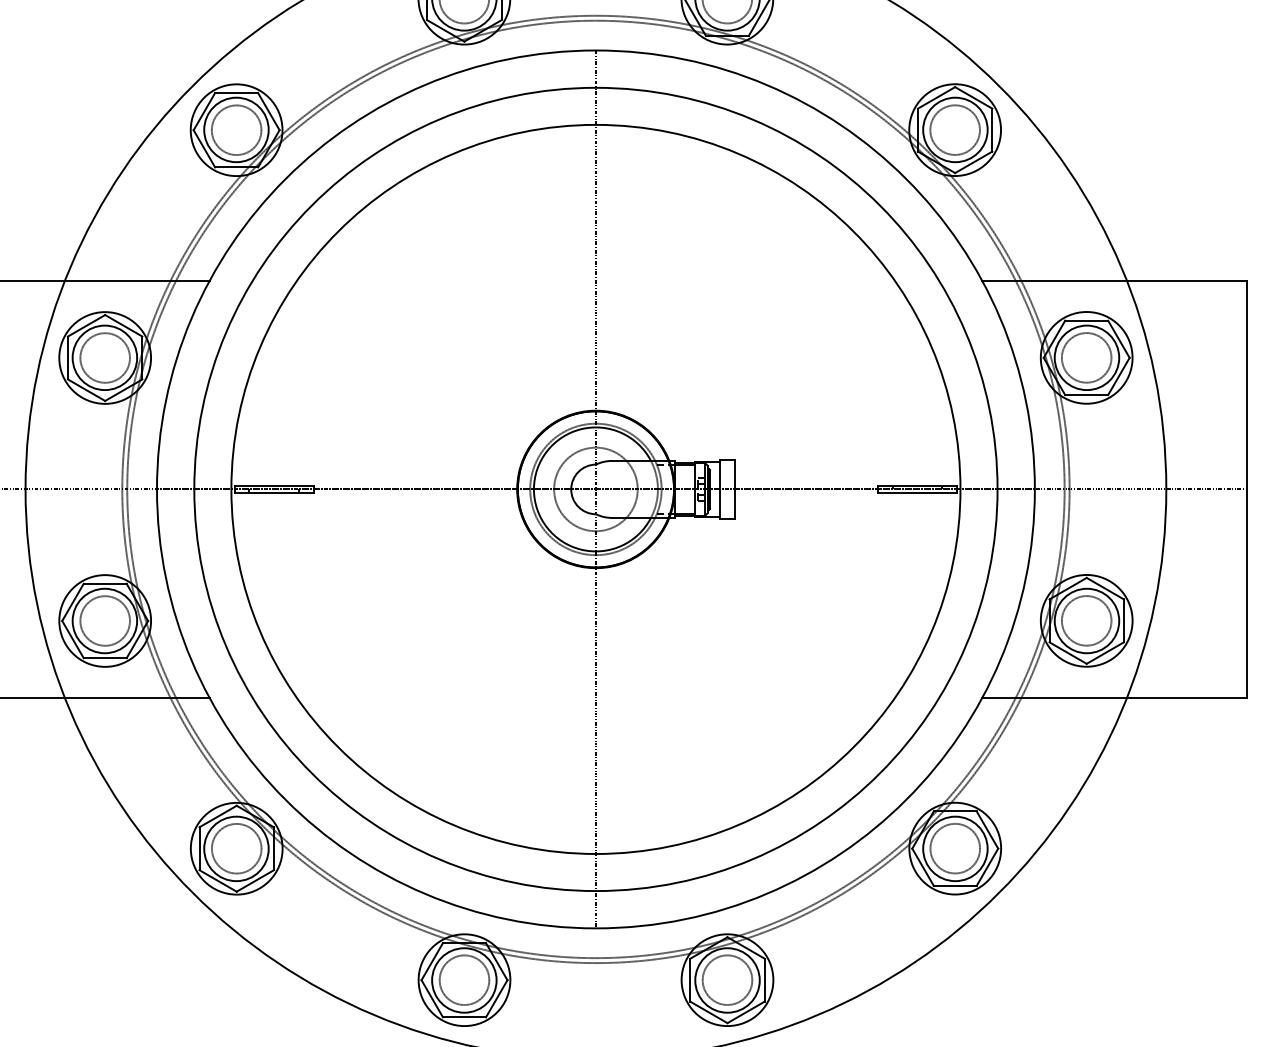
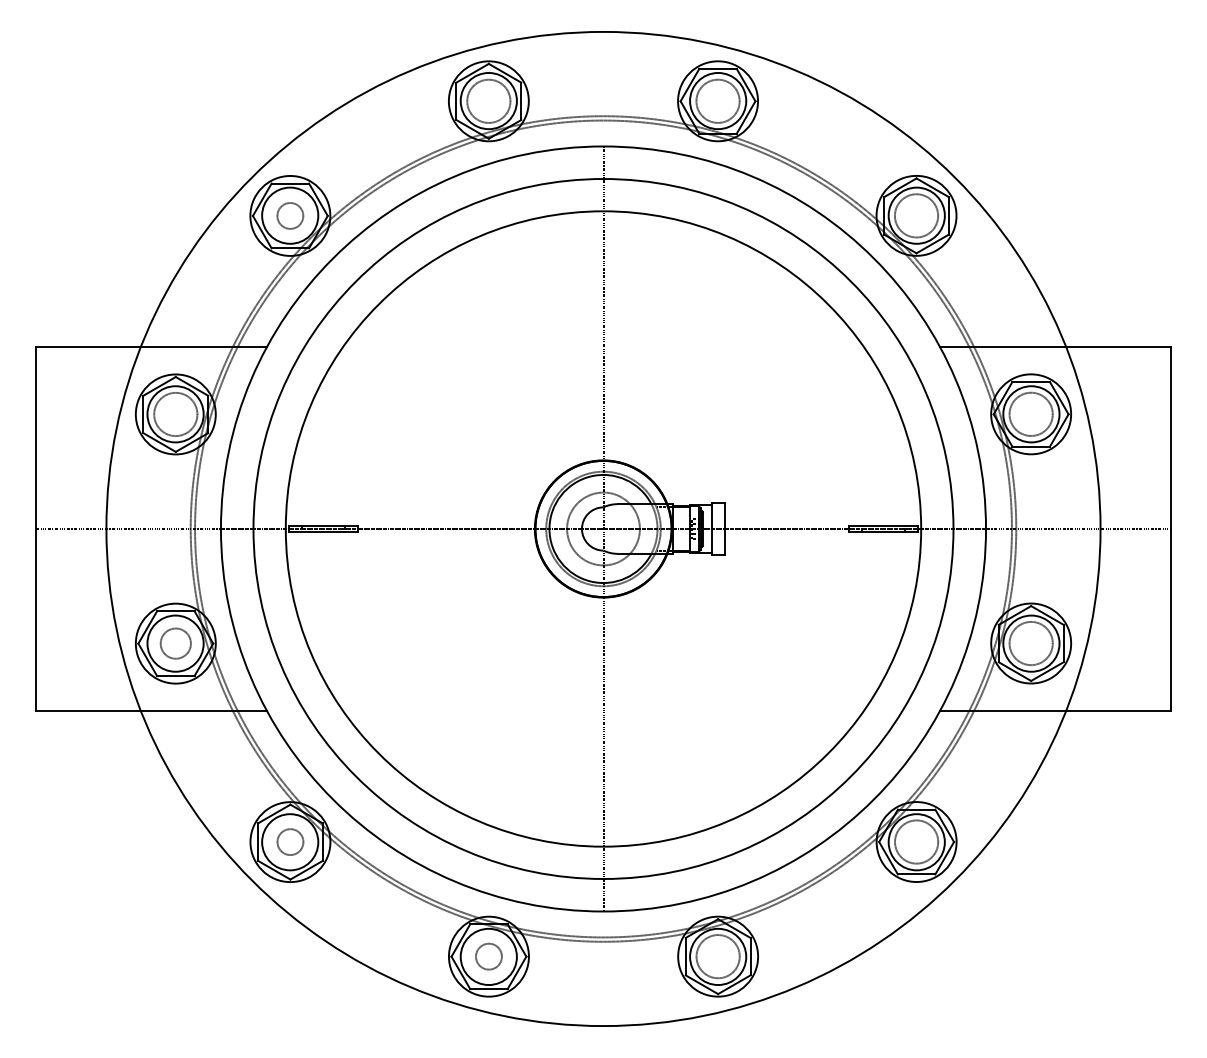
circle: (235, 129) -> (289, 215), size x0.6
circle: (104, 620) -> (175, 643), size x0.7
circle: (236, 848) -> (290, 841), size x0.6
circle: (463, 979) -> (488, 956), size x0.6

